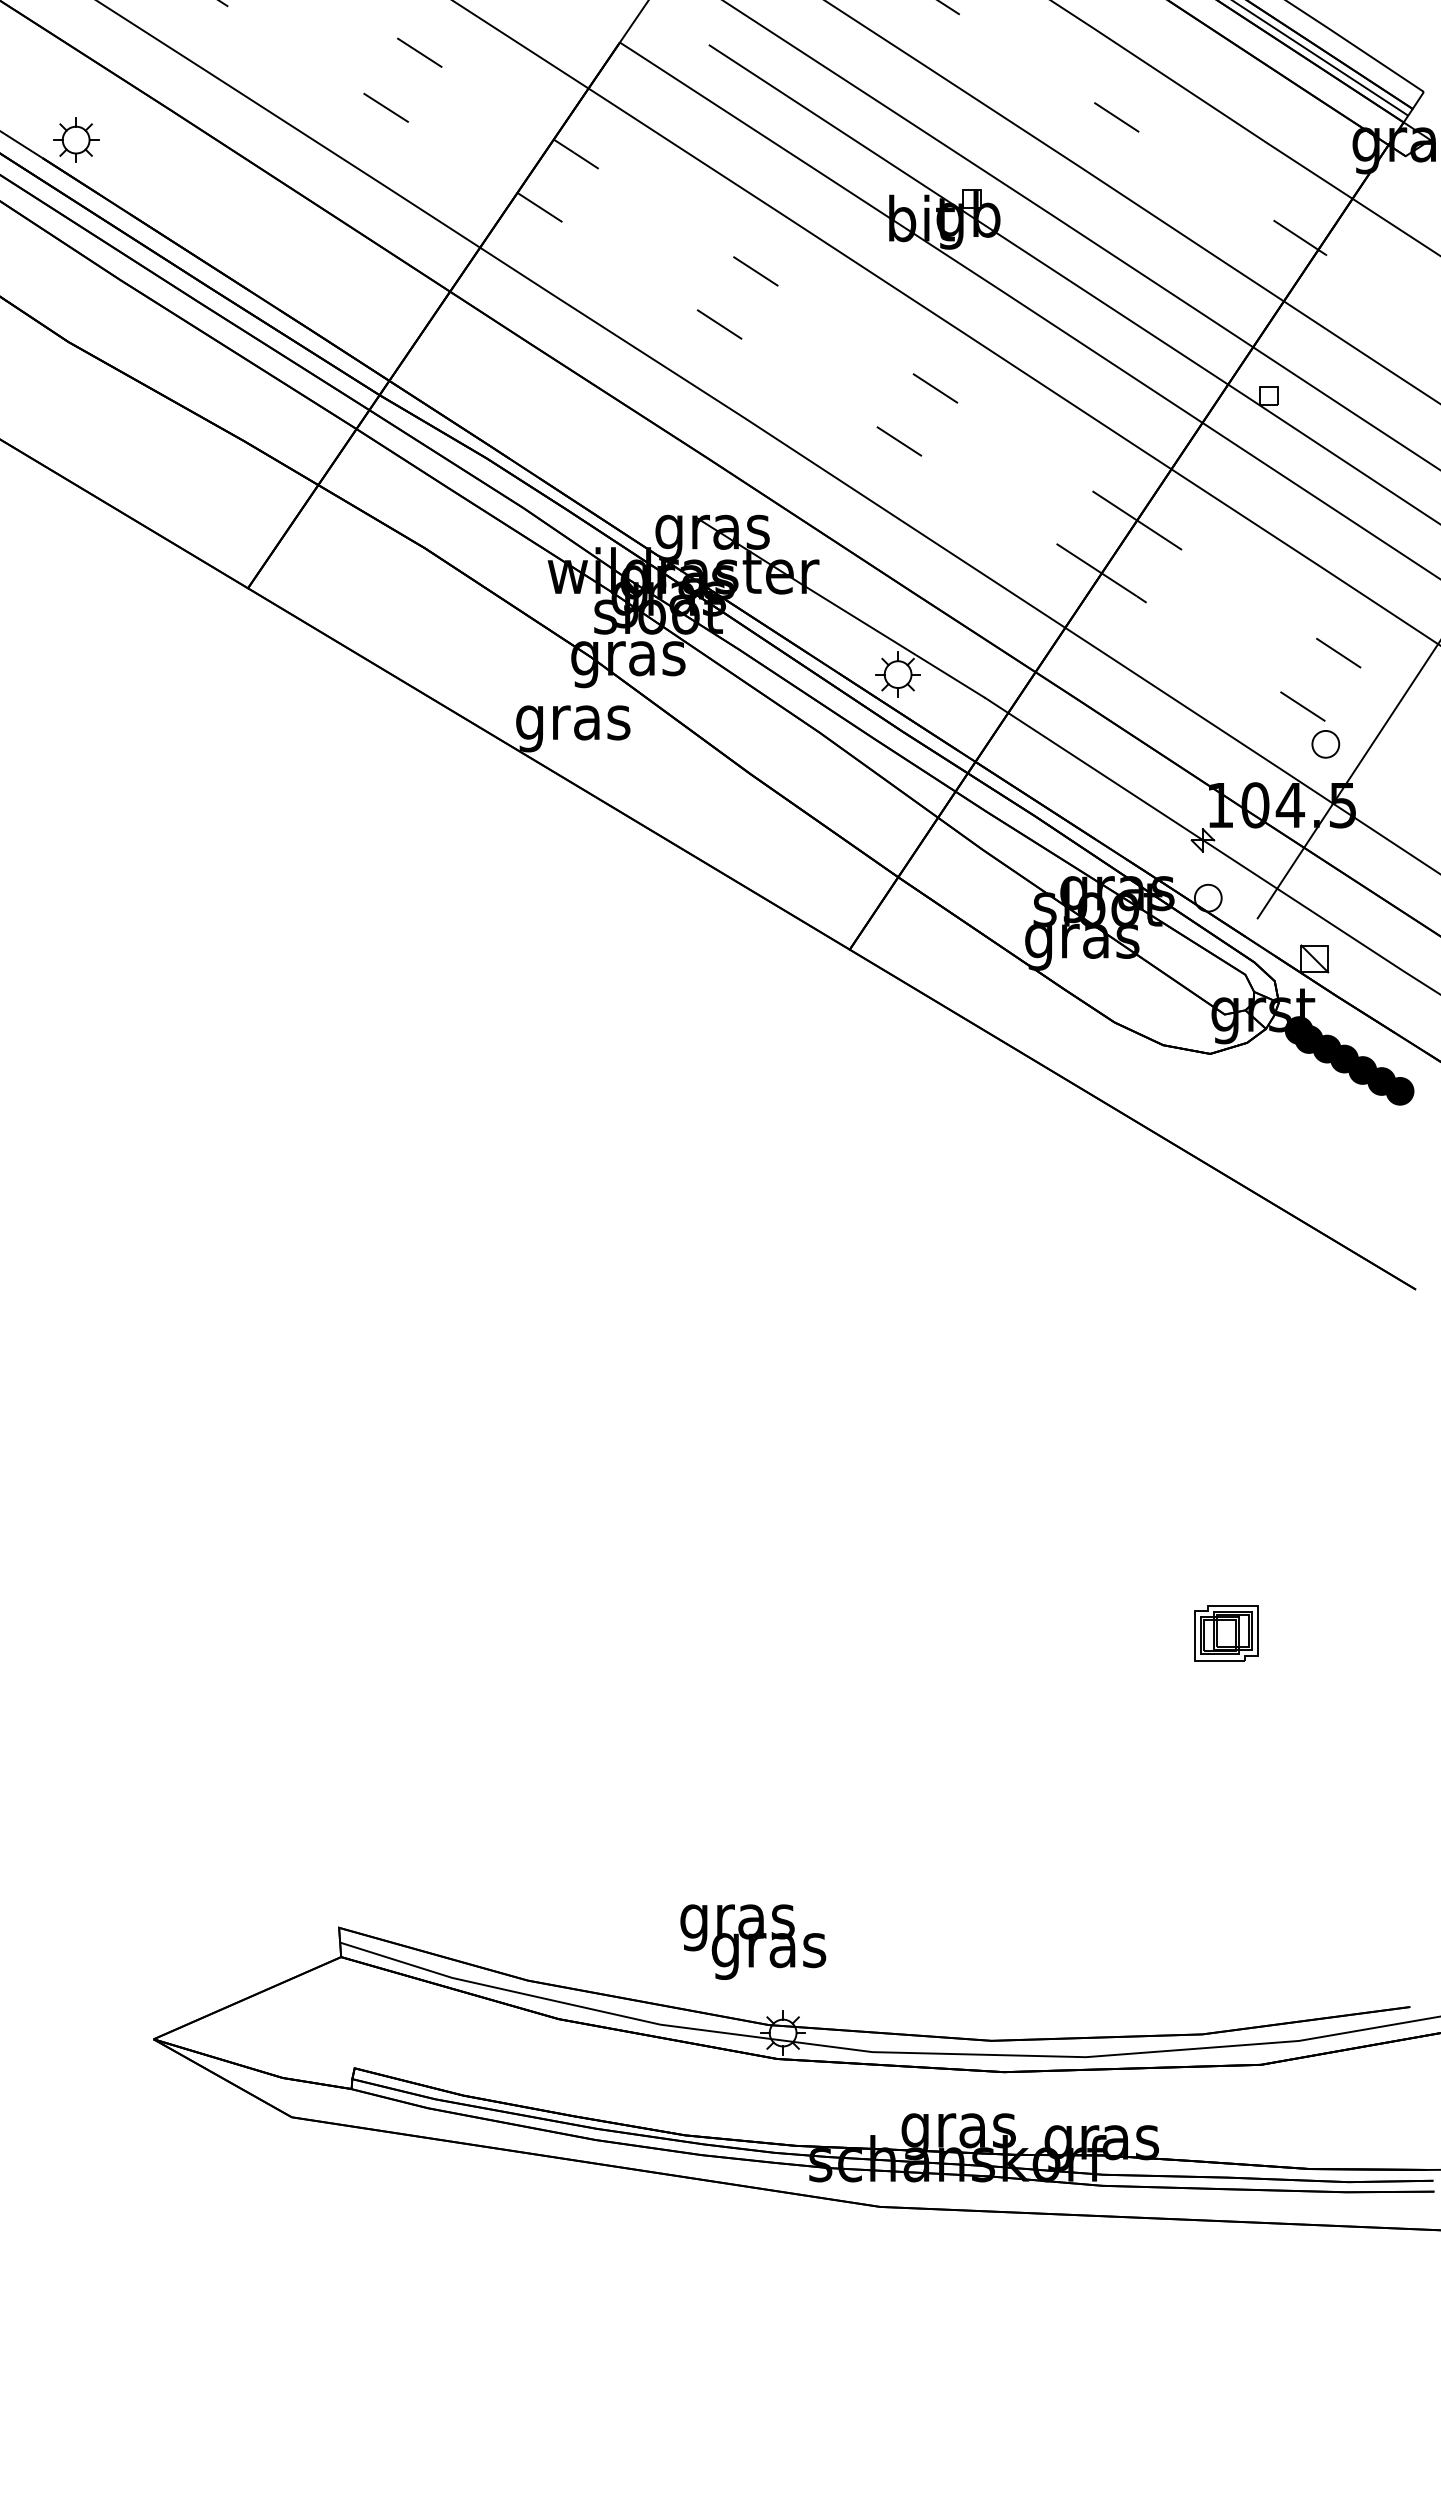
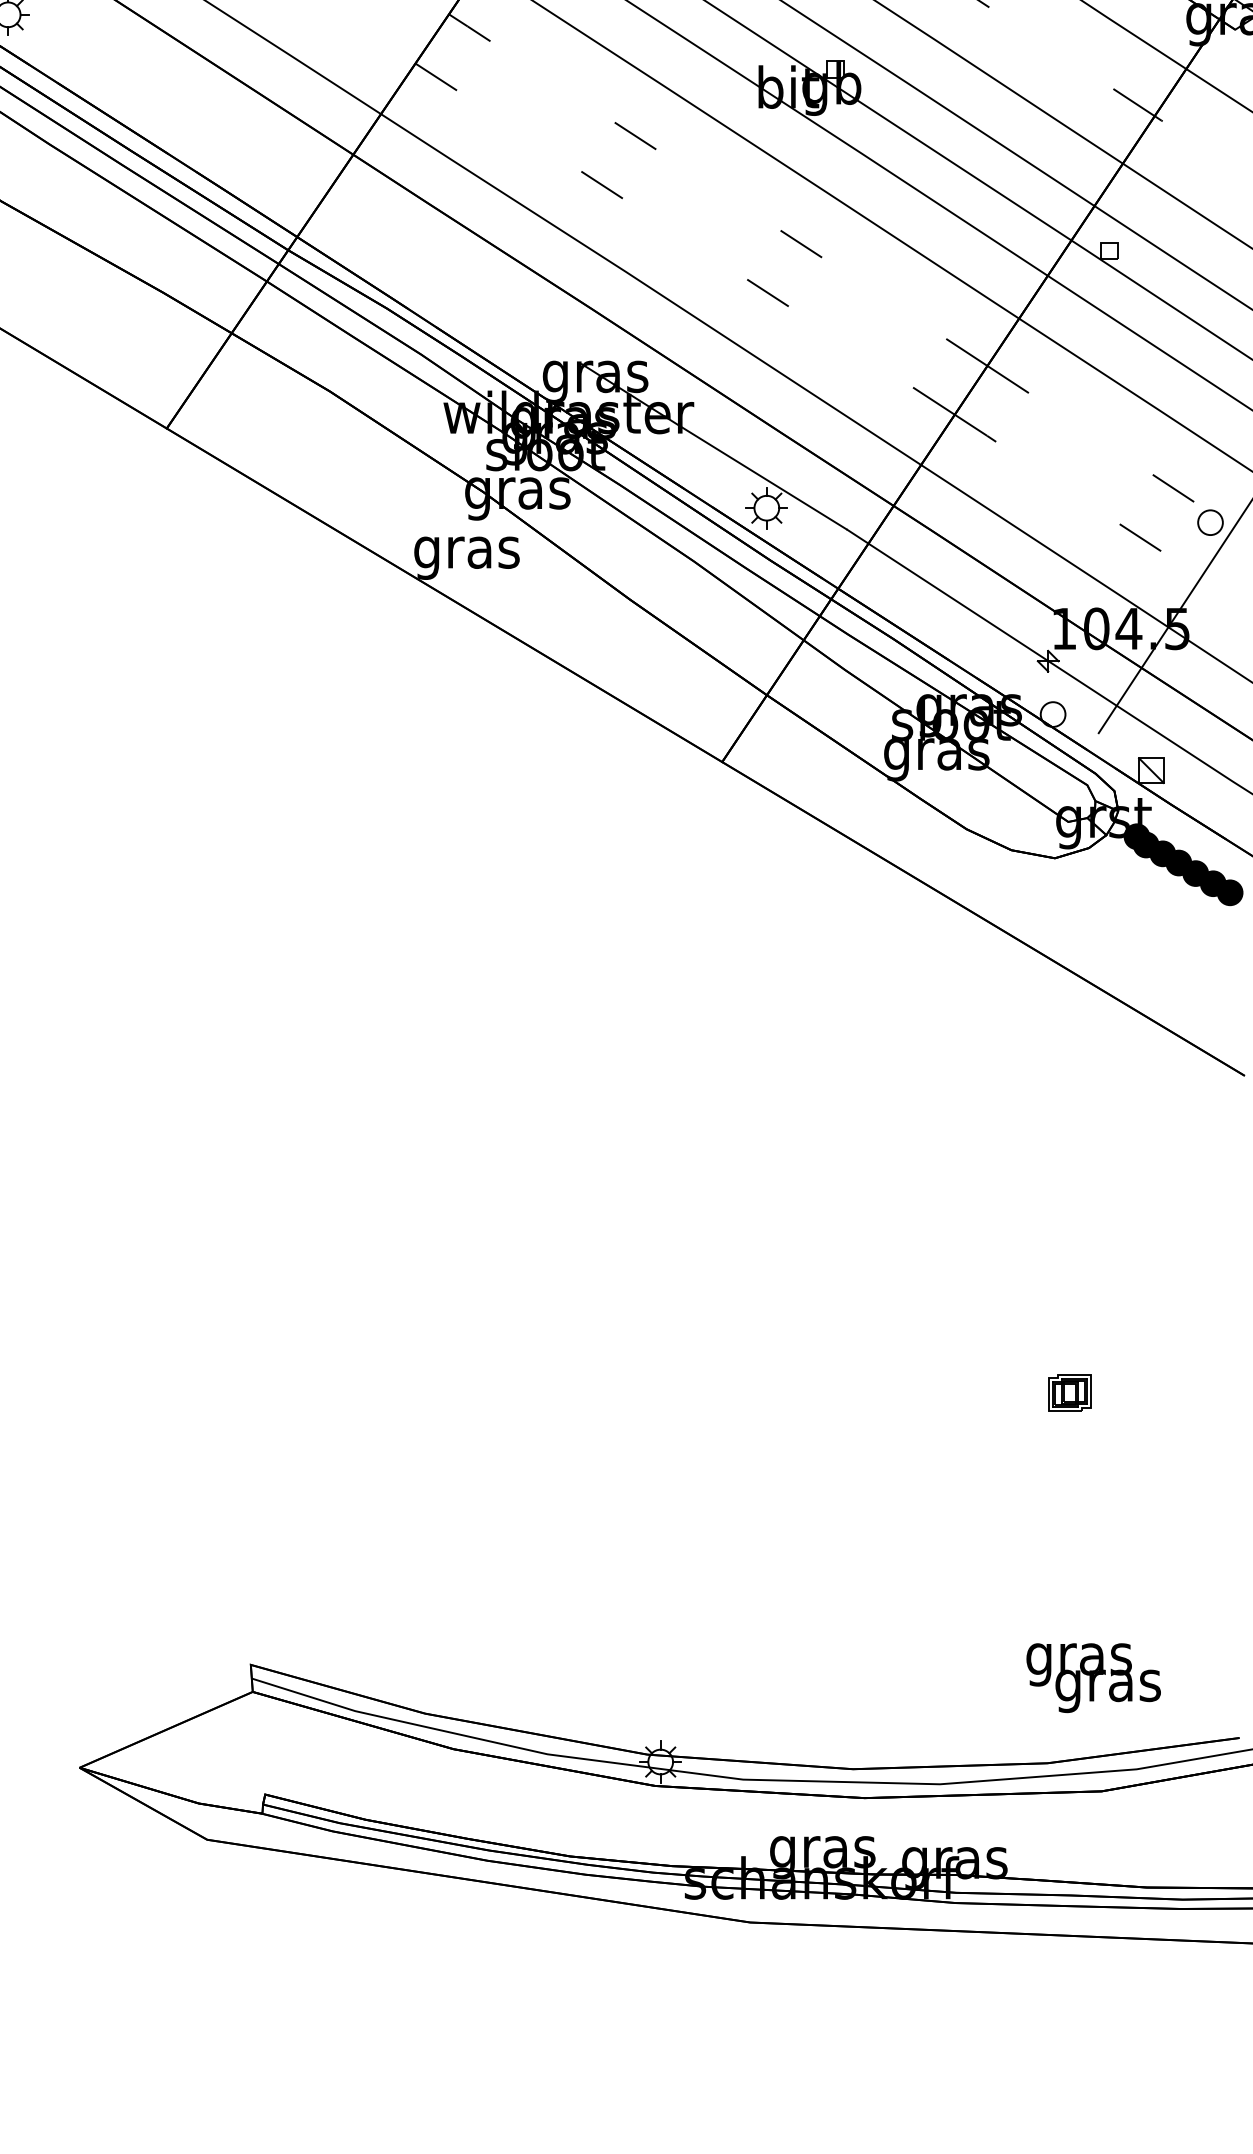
part: (1325, 744) -> (1210, 522), moved
part: (1226, 1633) -> (1069, 1393), size x0.71
text: (753, 1941) -> (1093, 1677), moved

